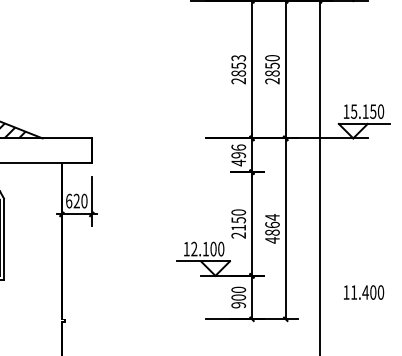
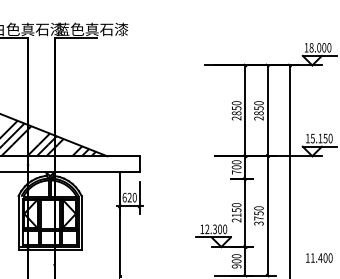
text: (238, 58) -> (236, 103), 2853 -> 2850
text: (238, 155) -> (236, 167), 496 -> 700
text: (271, 228) -> (258, 215), 4864 -> 3750
text: (205, 249) -> (214, 229), 12.100 -> 12.300

